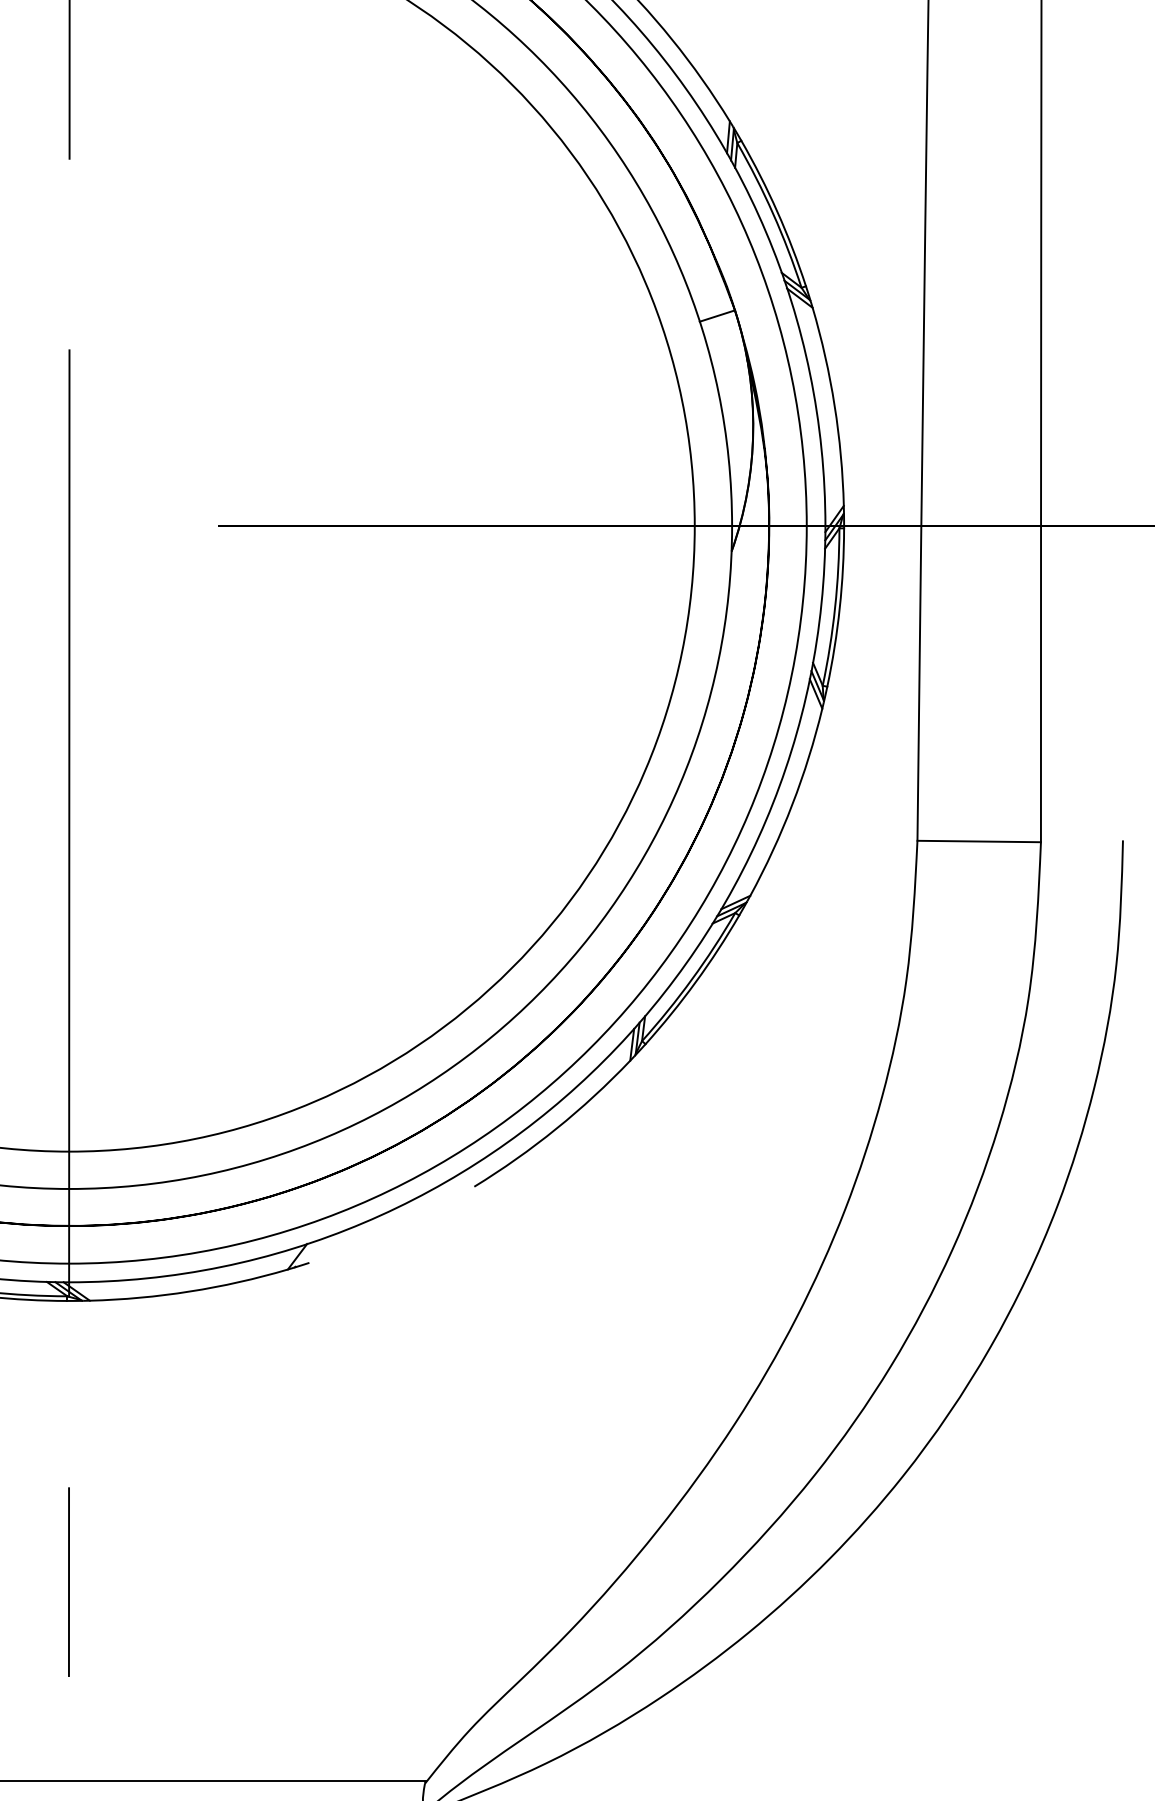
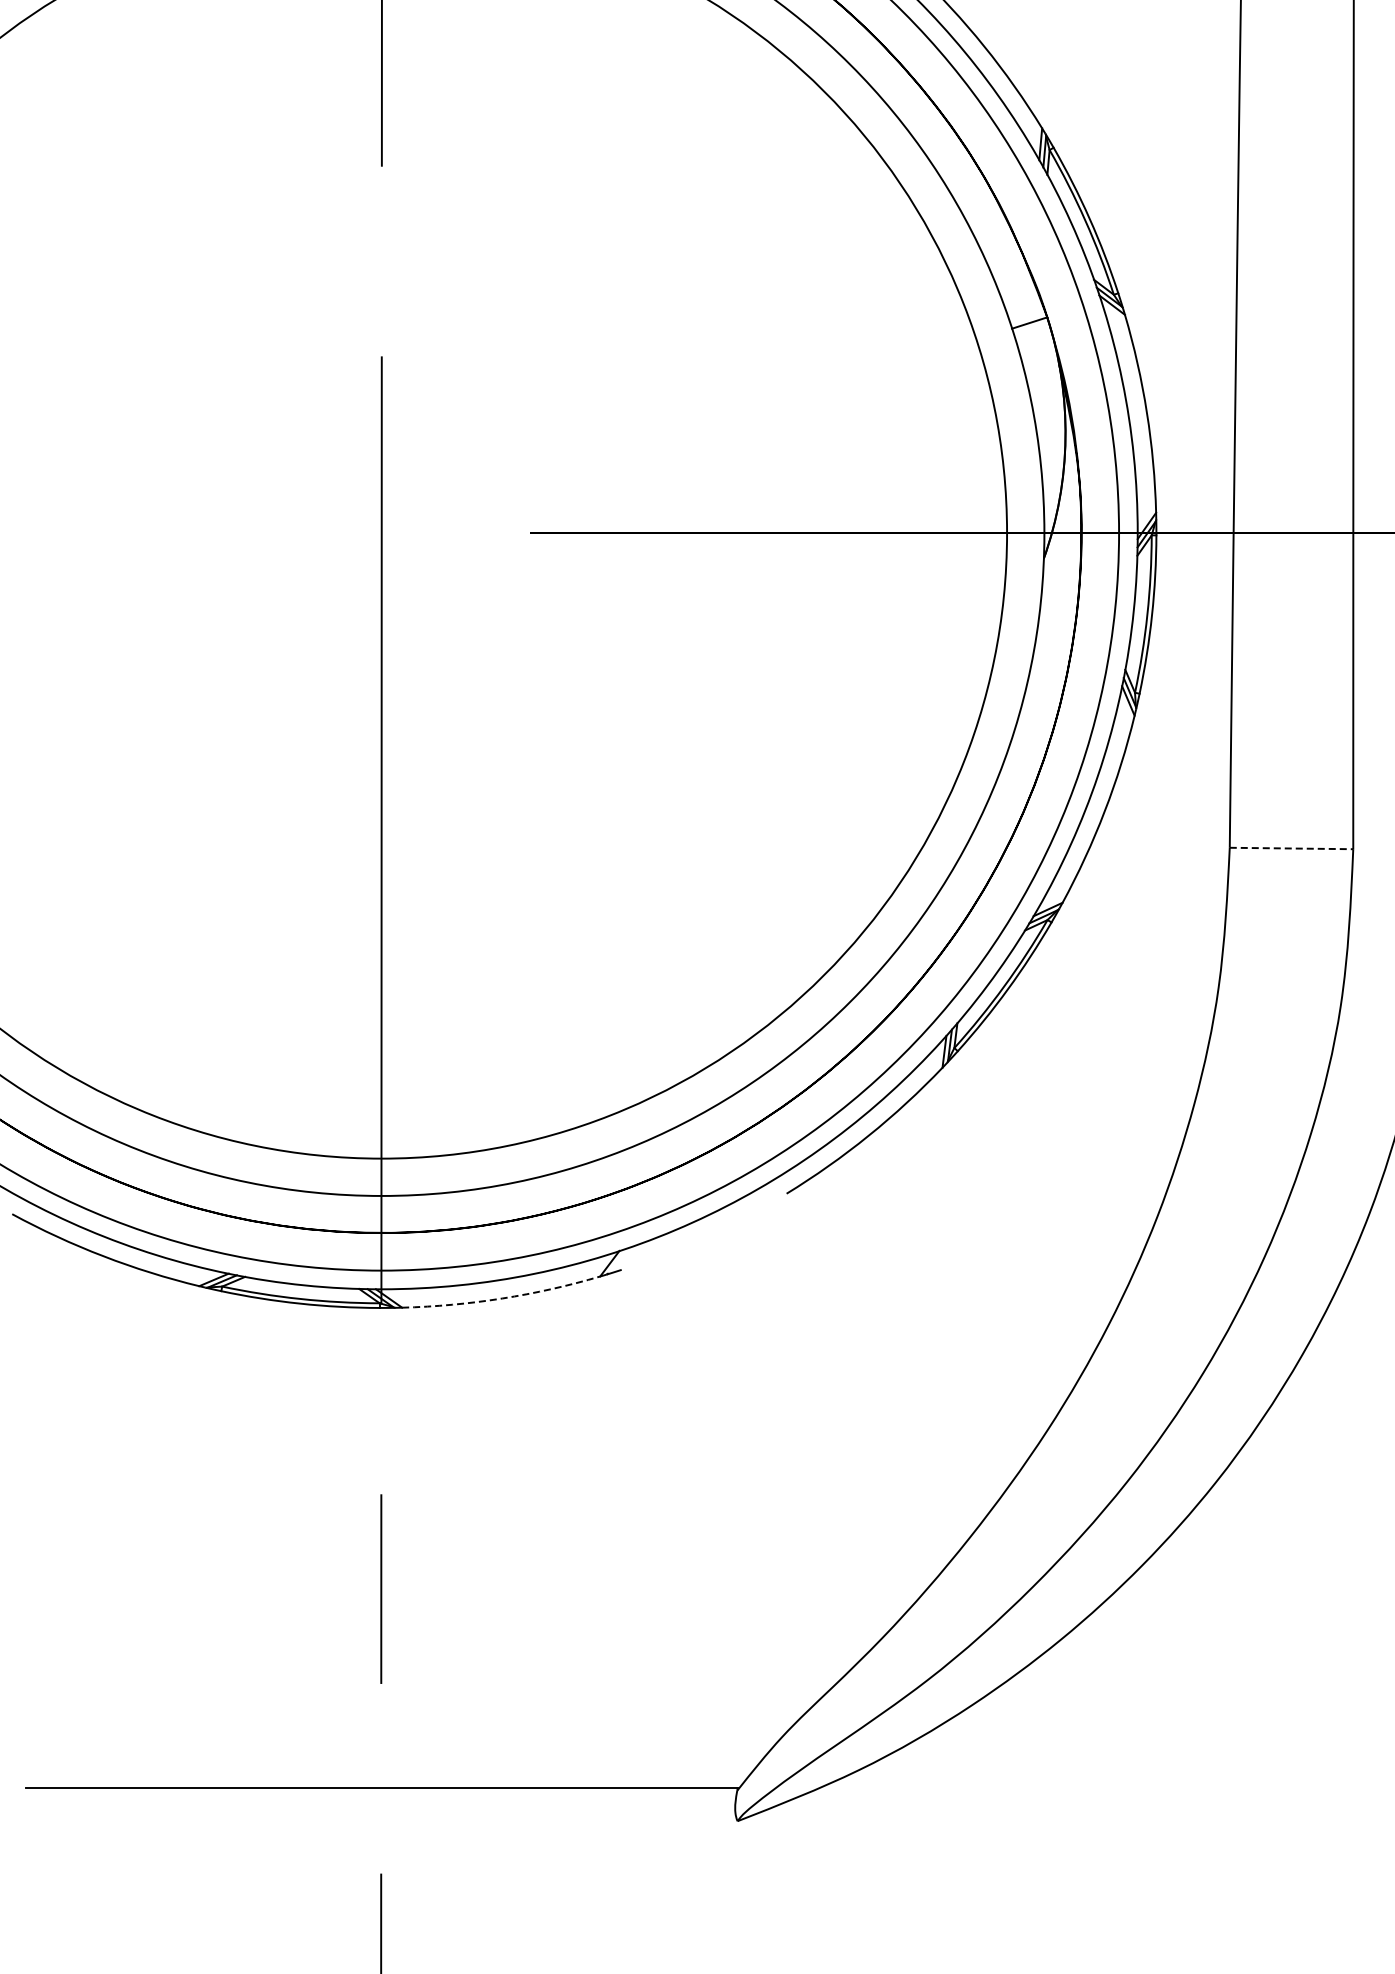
line: (979, 841) -> (1291, 848), solid -> dashed
arc: (190, 1291) -> (502, 1298), solid -> dashed

